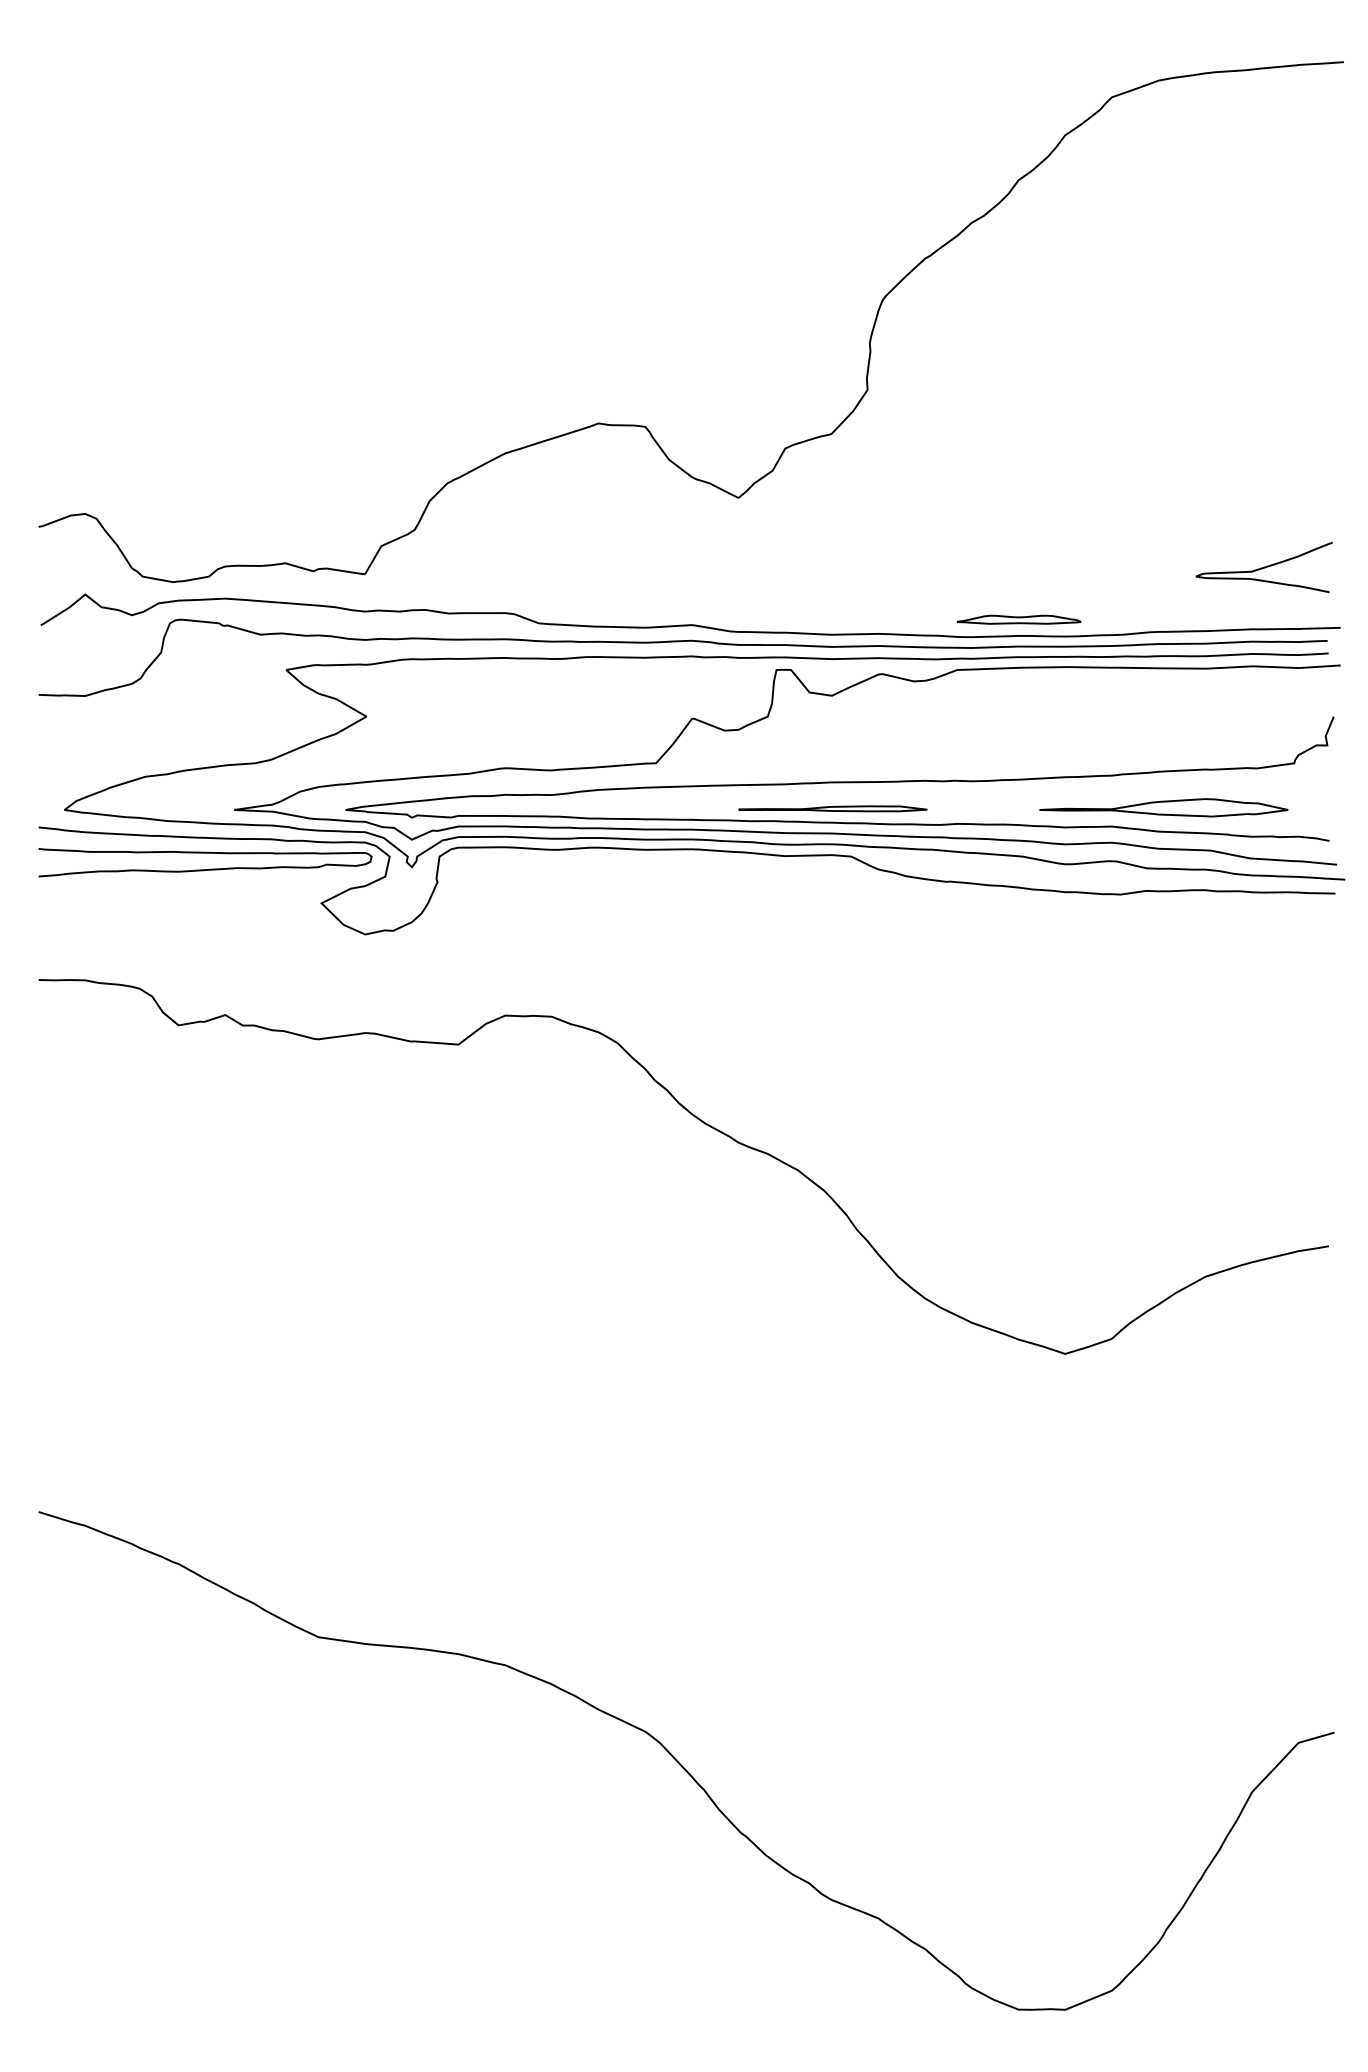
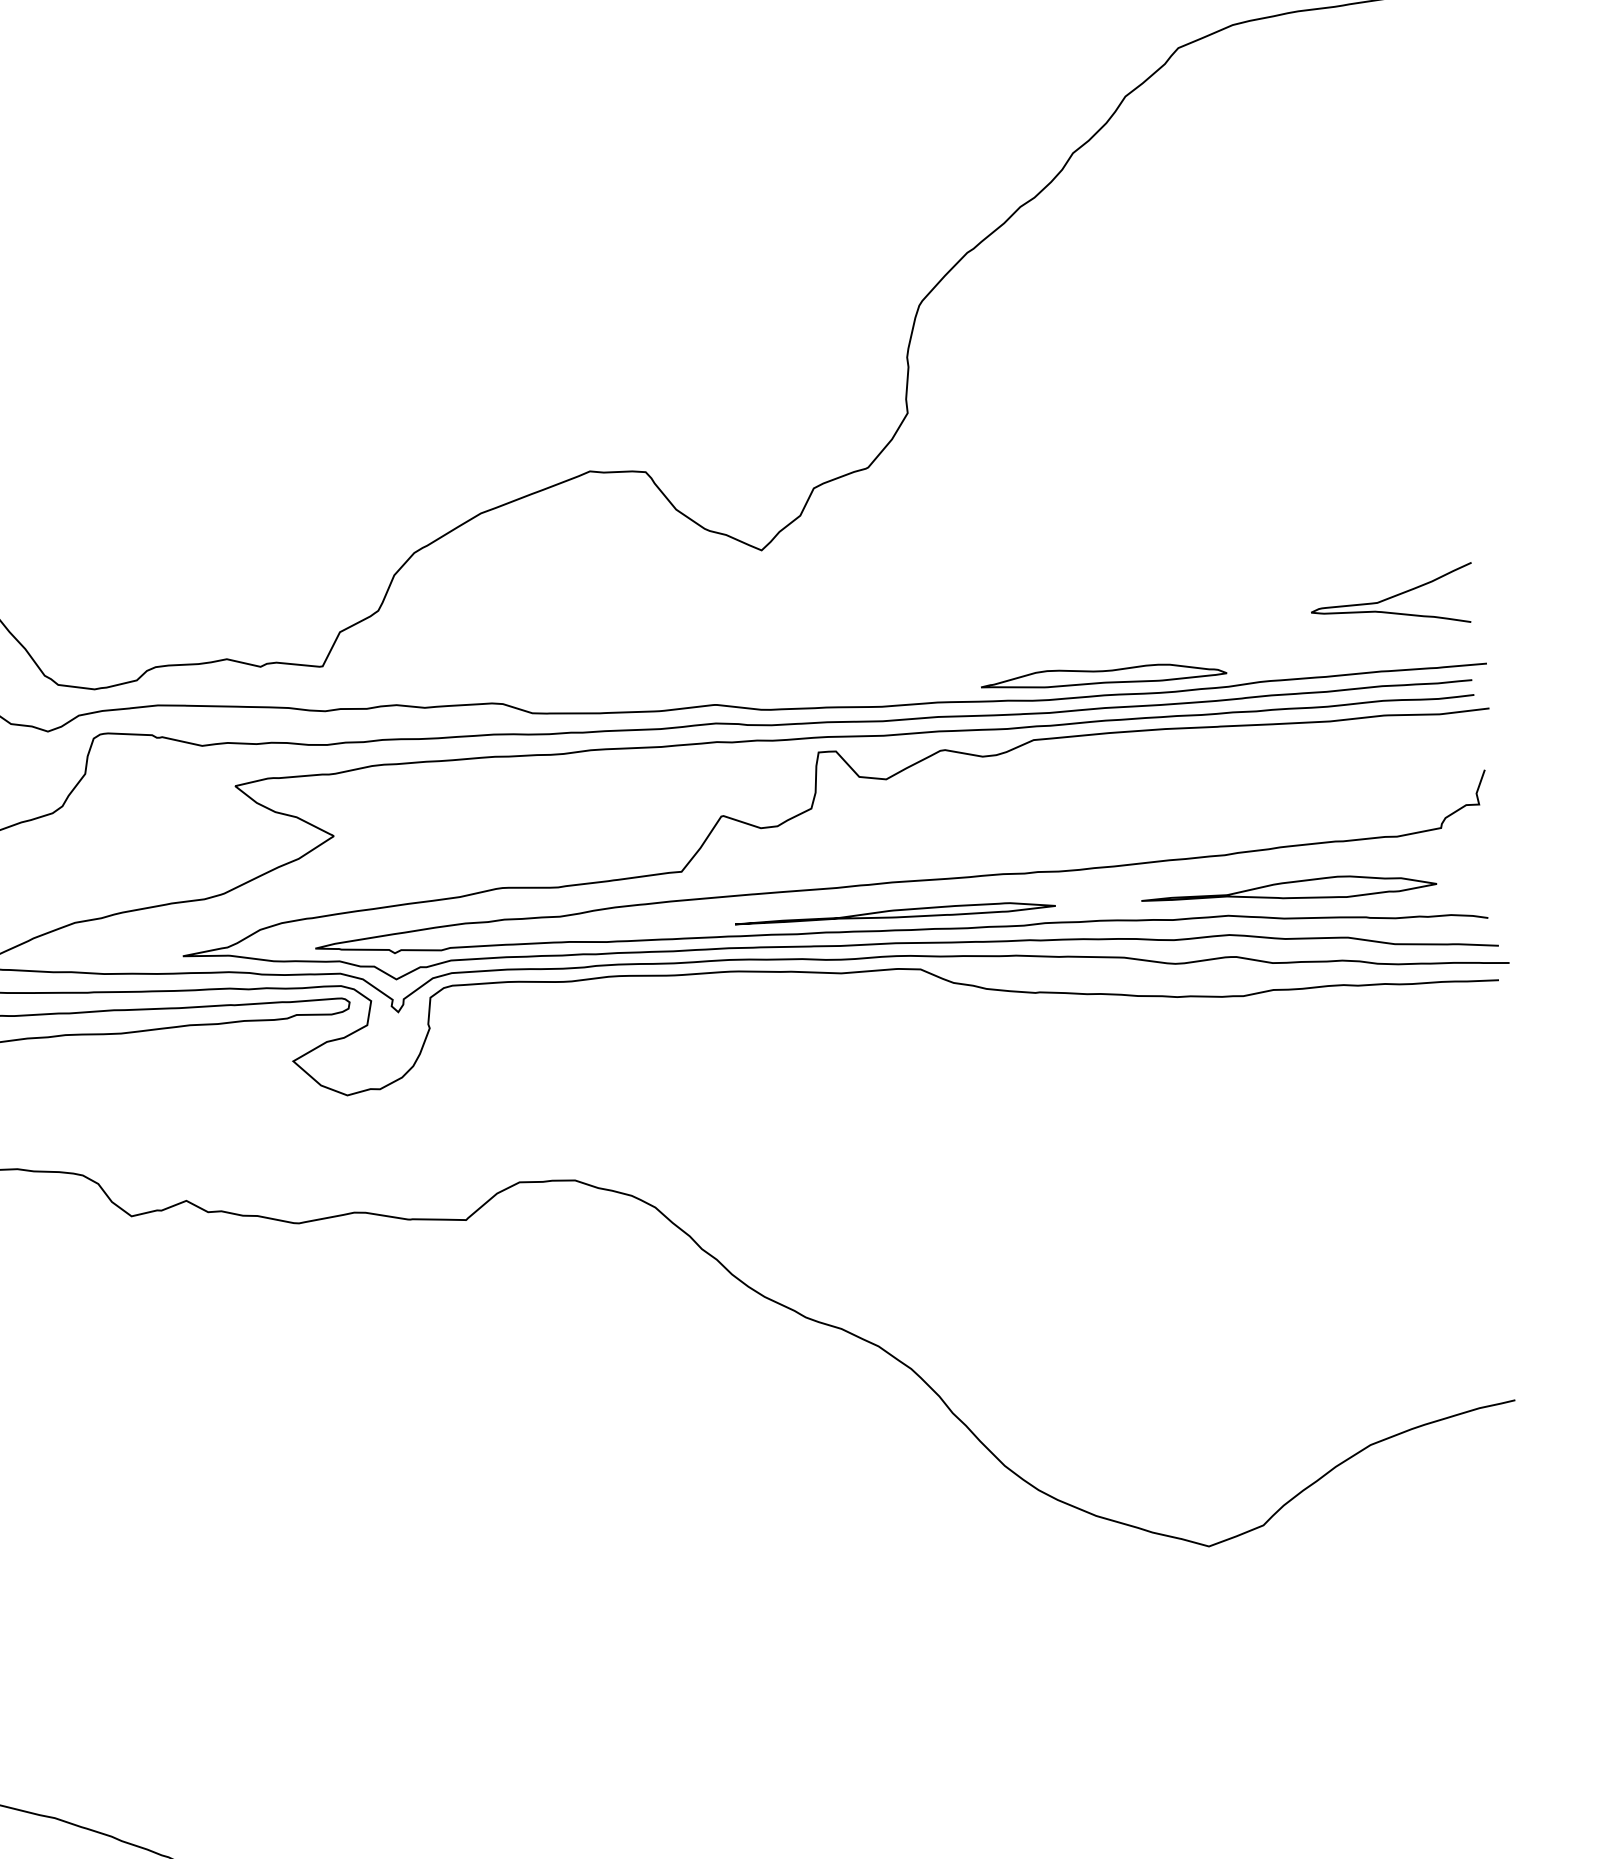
part: (1018, 619) -> (1103, 675), size x1.67
part: (832, 808) -> (894, 913), size x1.43

